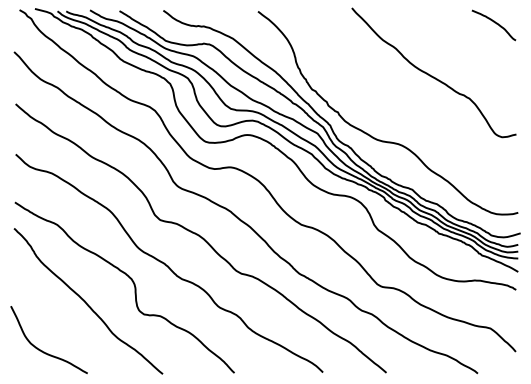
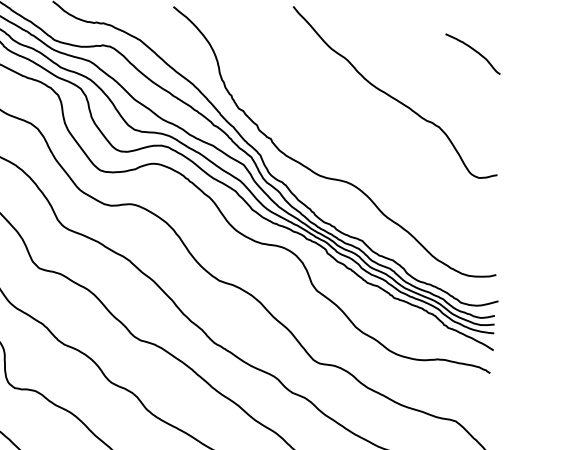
curve: (494, 23) -> (473, 51), moved

